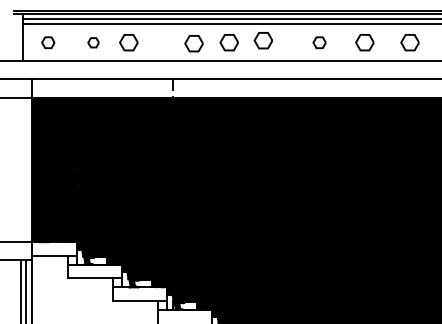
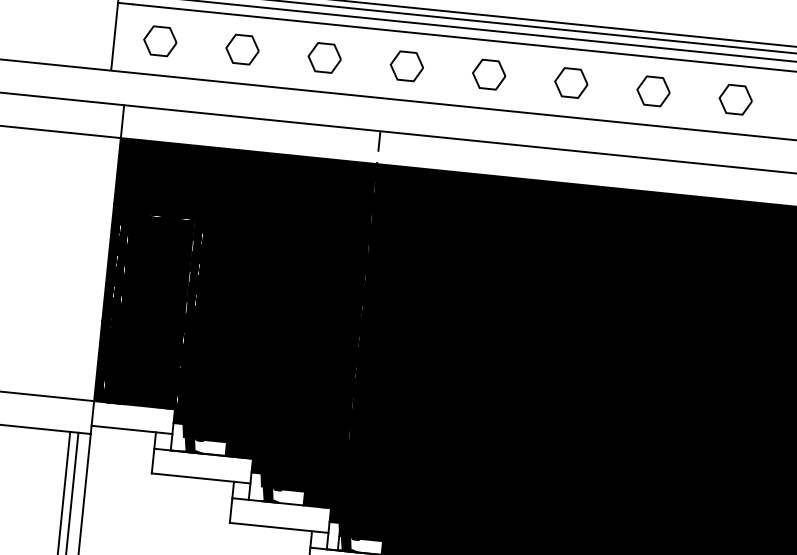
part: (263, 40) -> (571, 82), moved
part: (47, 42) -> (158, 40), size x1.43
part: (93, 42) -> (242, 49), size x1.67
part: (128, 42) -> (324, 57), moved
part: (319, 42) -> (653, 91), size x1.43
part: (193, 43) -> (405, 65), moved

